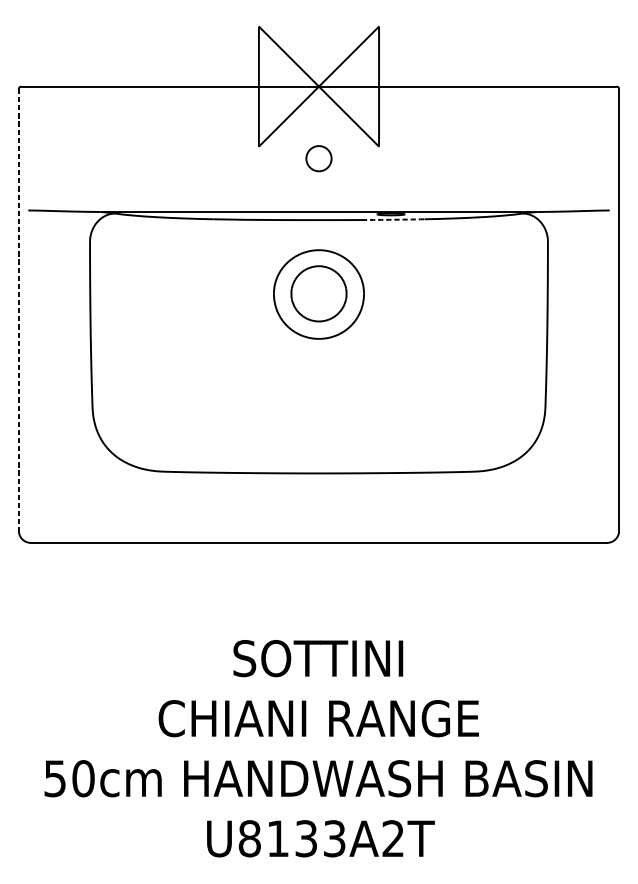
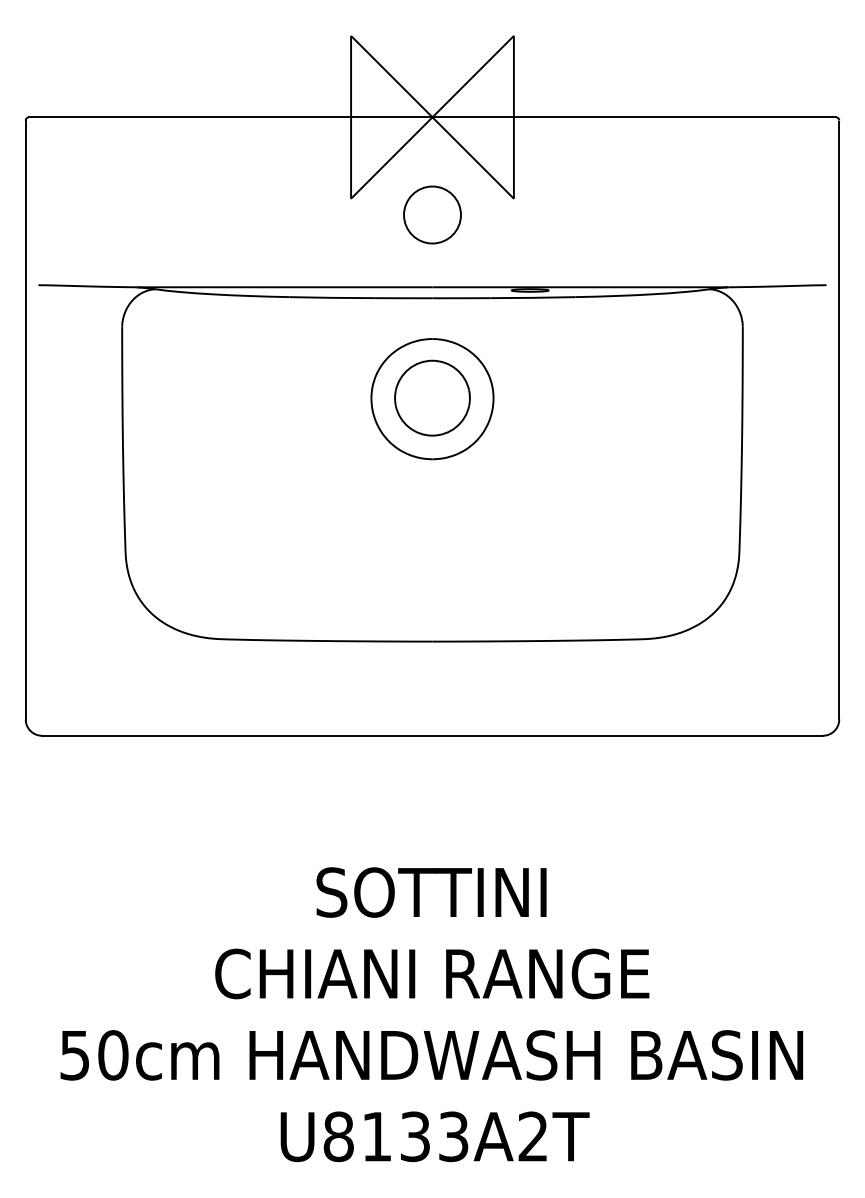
circle: (319, 158) -> (432, 214), size x1.67
arc: (393, 219) -> (533, 297), dashed -> solid
line: (18, 310) -> (25, 420), dashed -> solid

